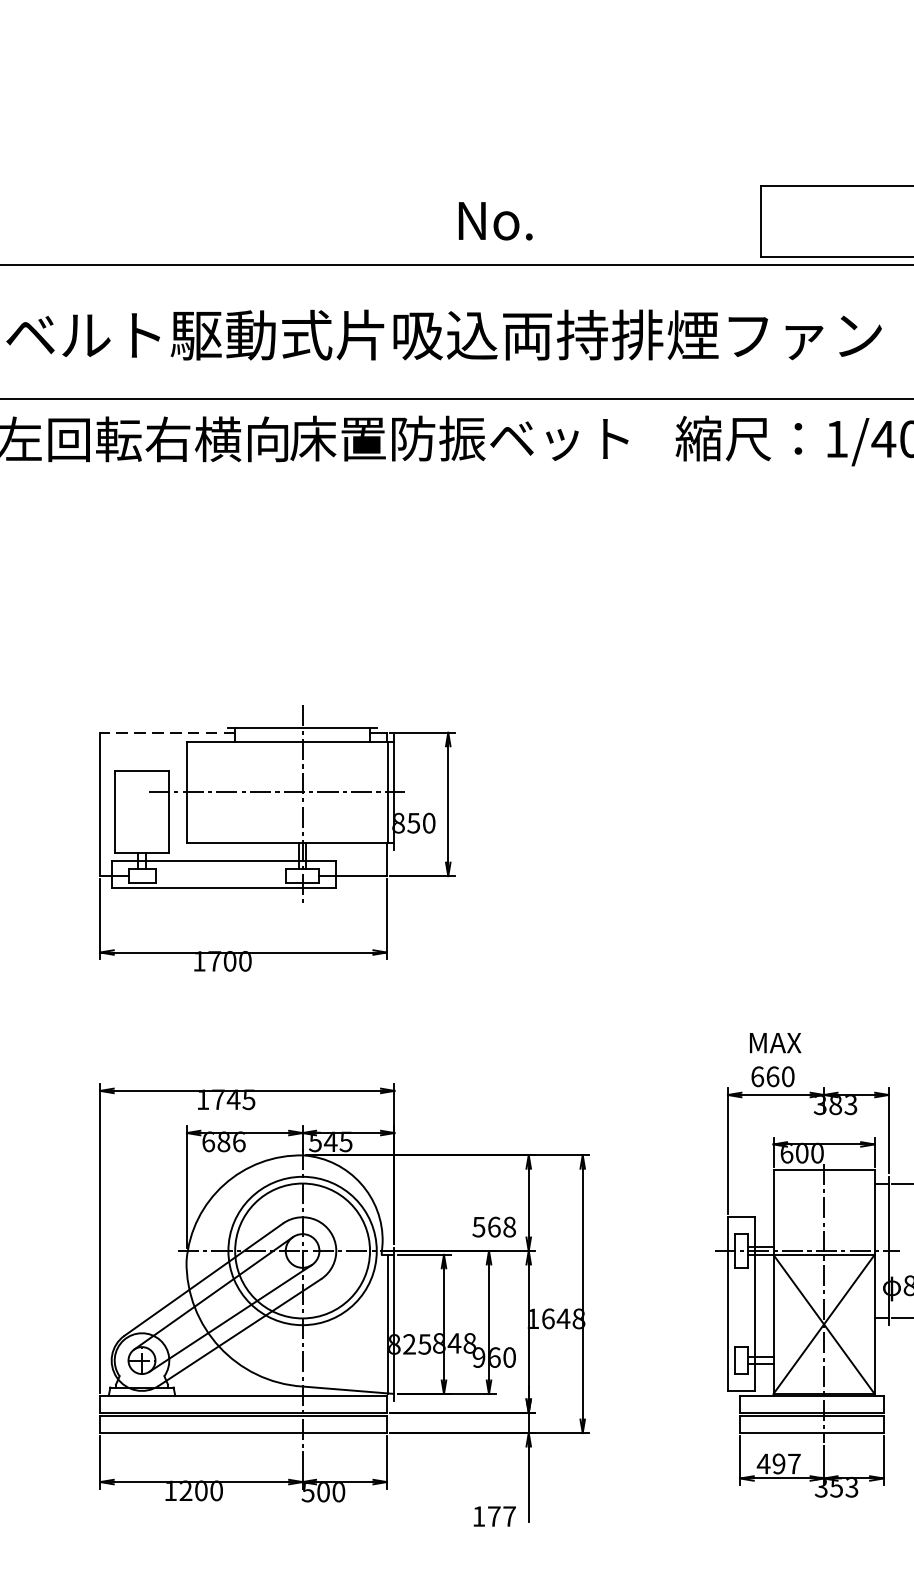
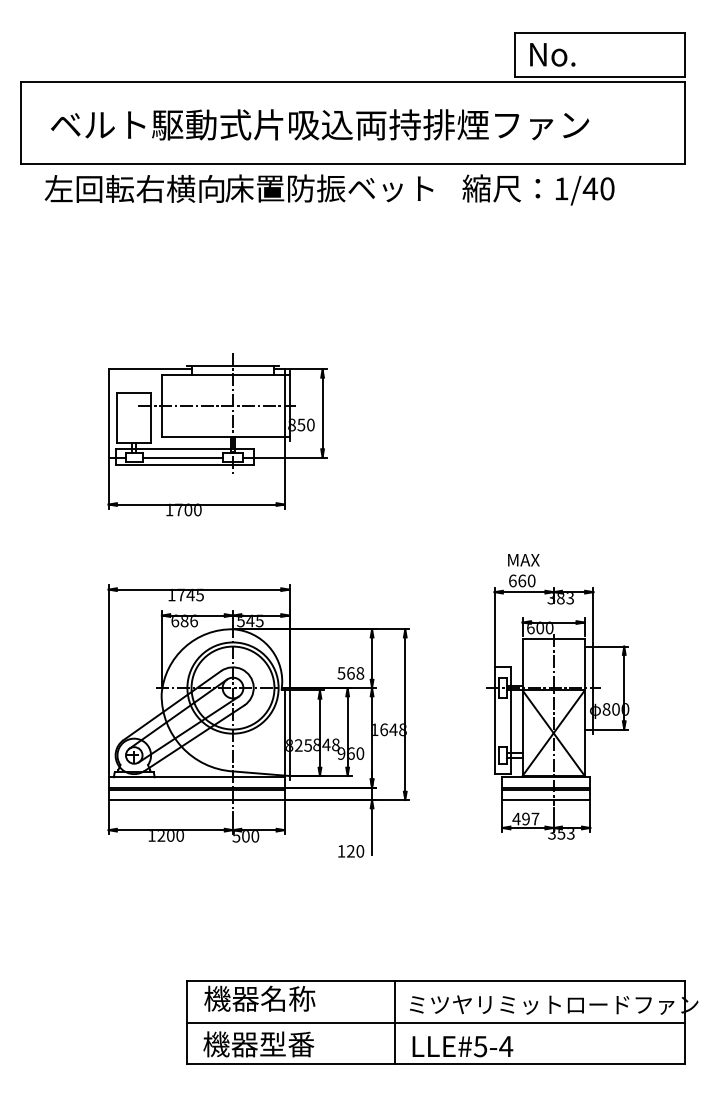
text: (495, 220) -> (552, 54), moved
line: (166, 732) -> (149, 369), dashed -> solid
line: (220, 876) -> (182, 457), added
text: (501, 1516) -> (355, 851), 177 -> 120

